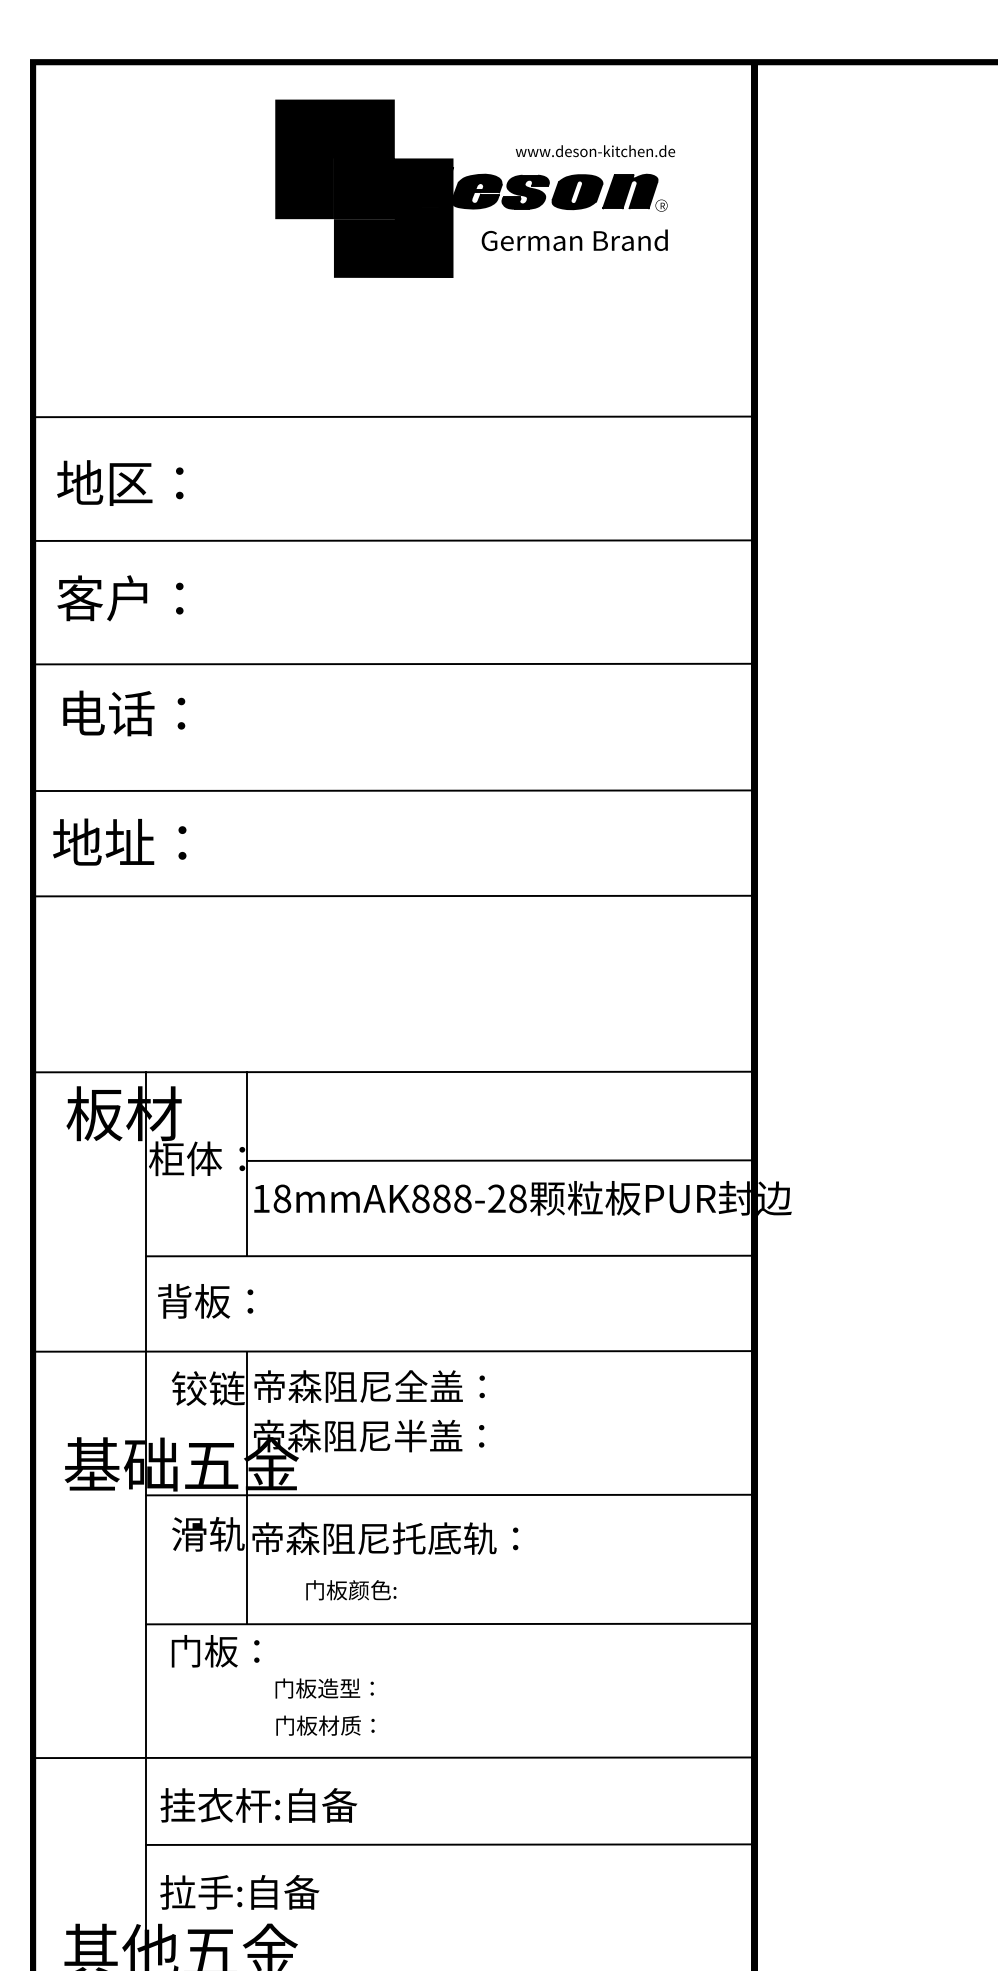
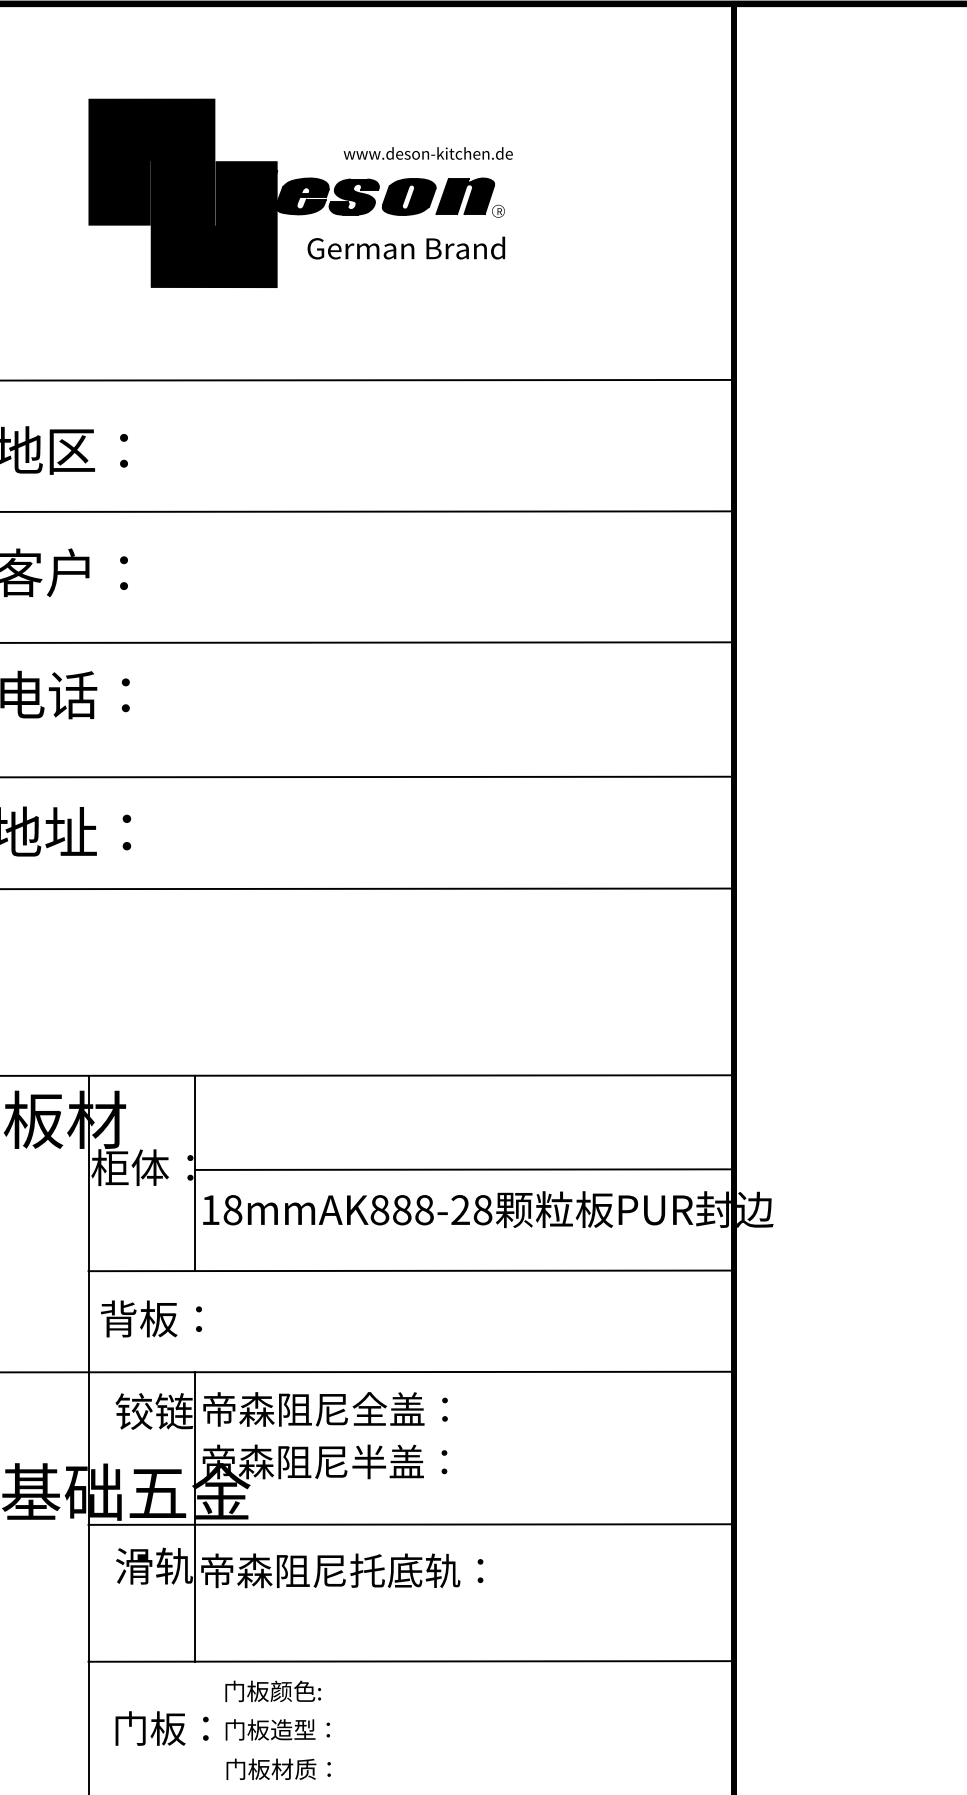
part: (475, 188) -> (300, 193), moved
text: (351, 1590) -> (273, 1691), moved
text: (215, 1651) -> (161, 1728), moved

